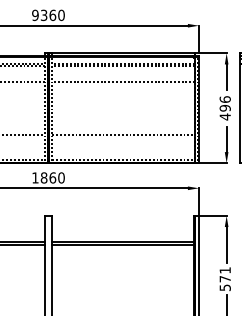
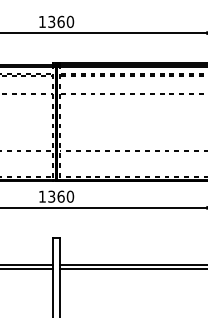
text: (35, 15) -> (42, 22), 9360 -> 1360
text: (43, 177) -> (51, 196), 1860 -> 1360

